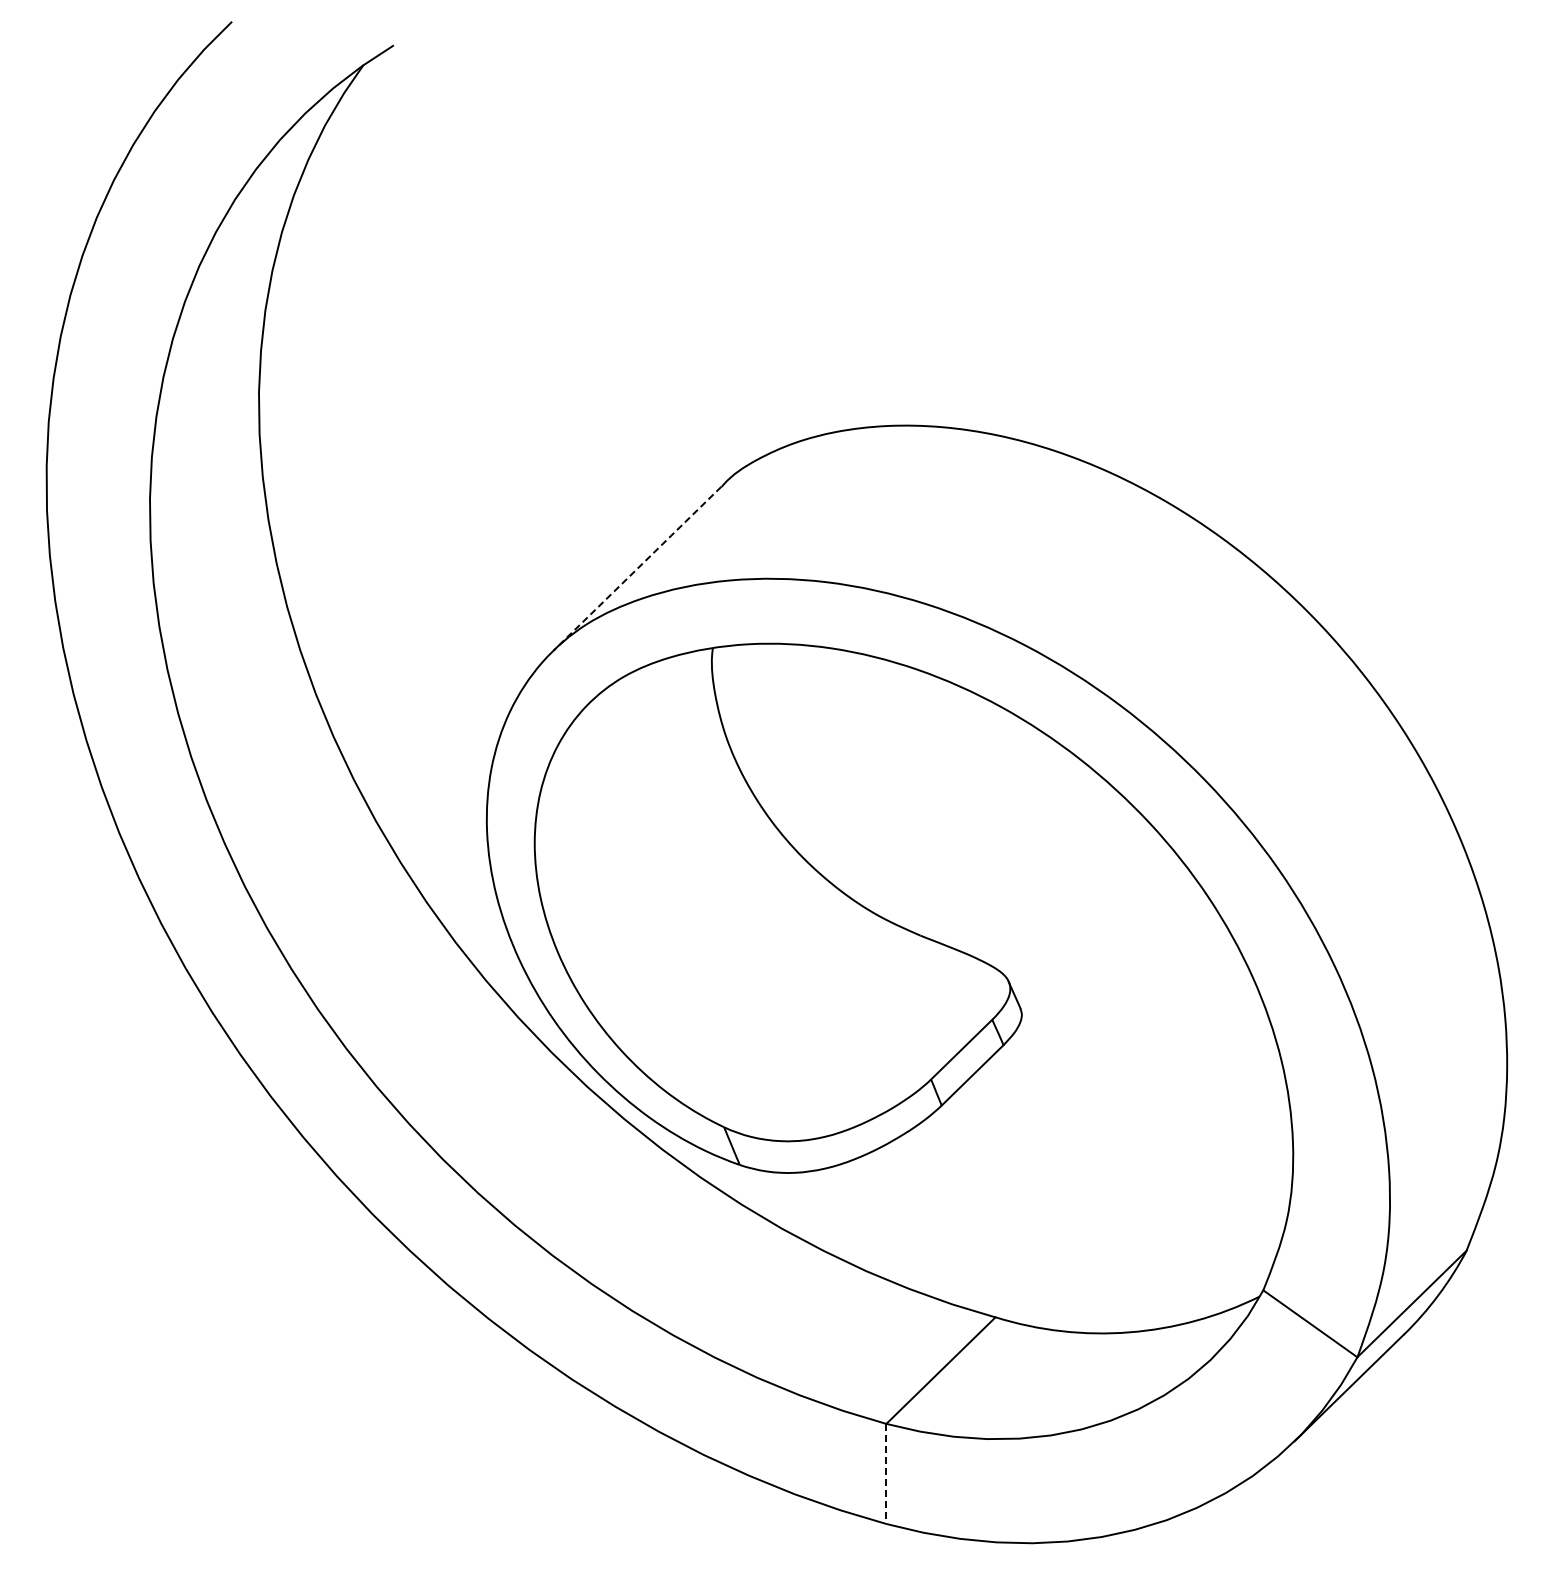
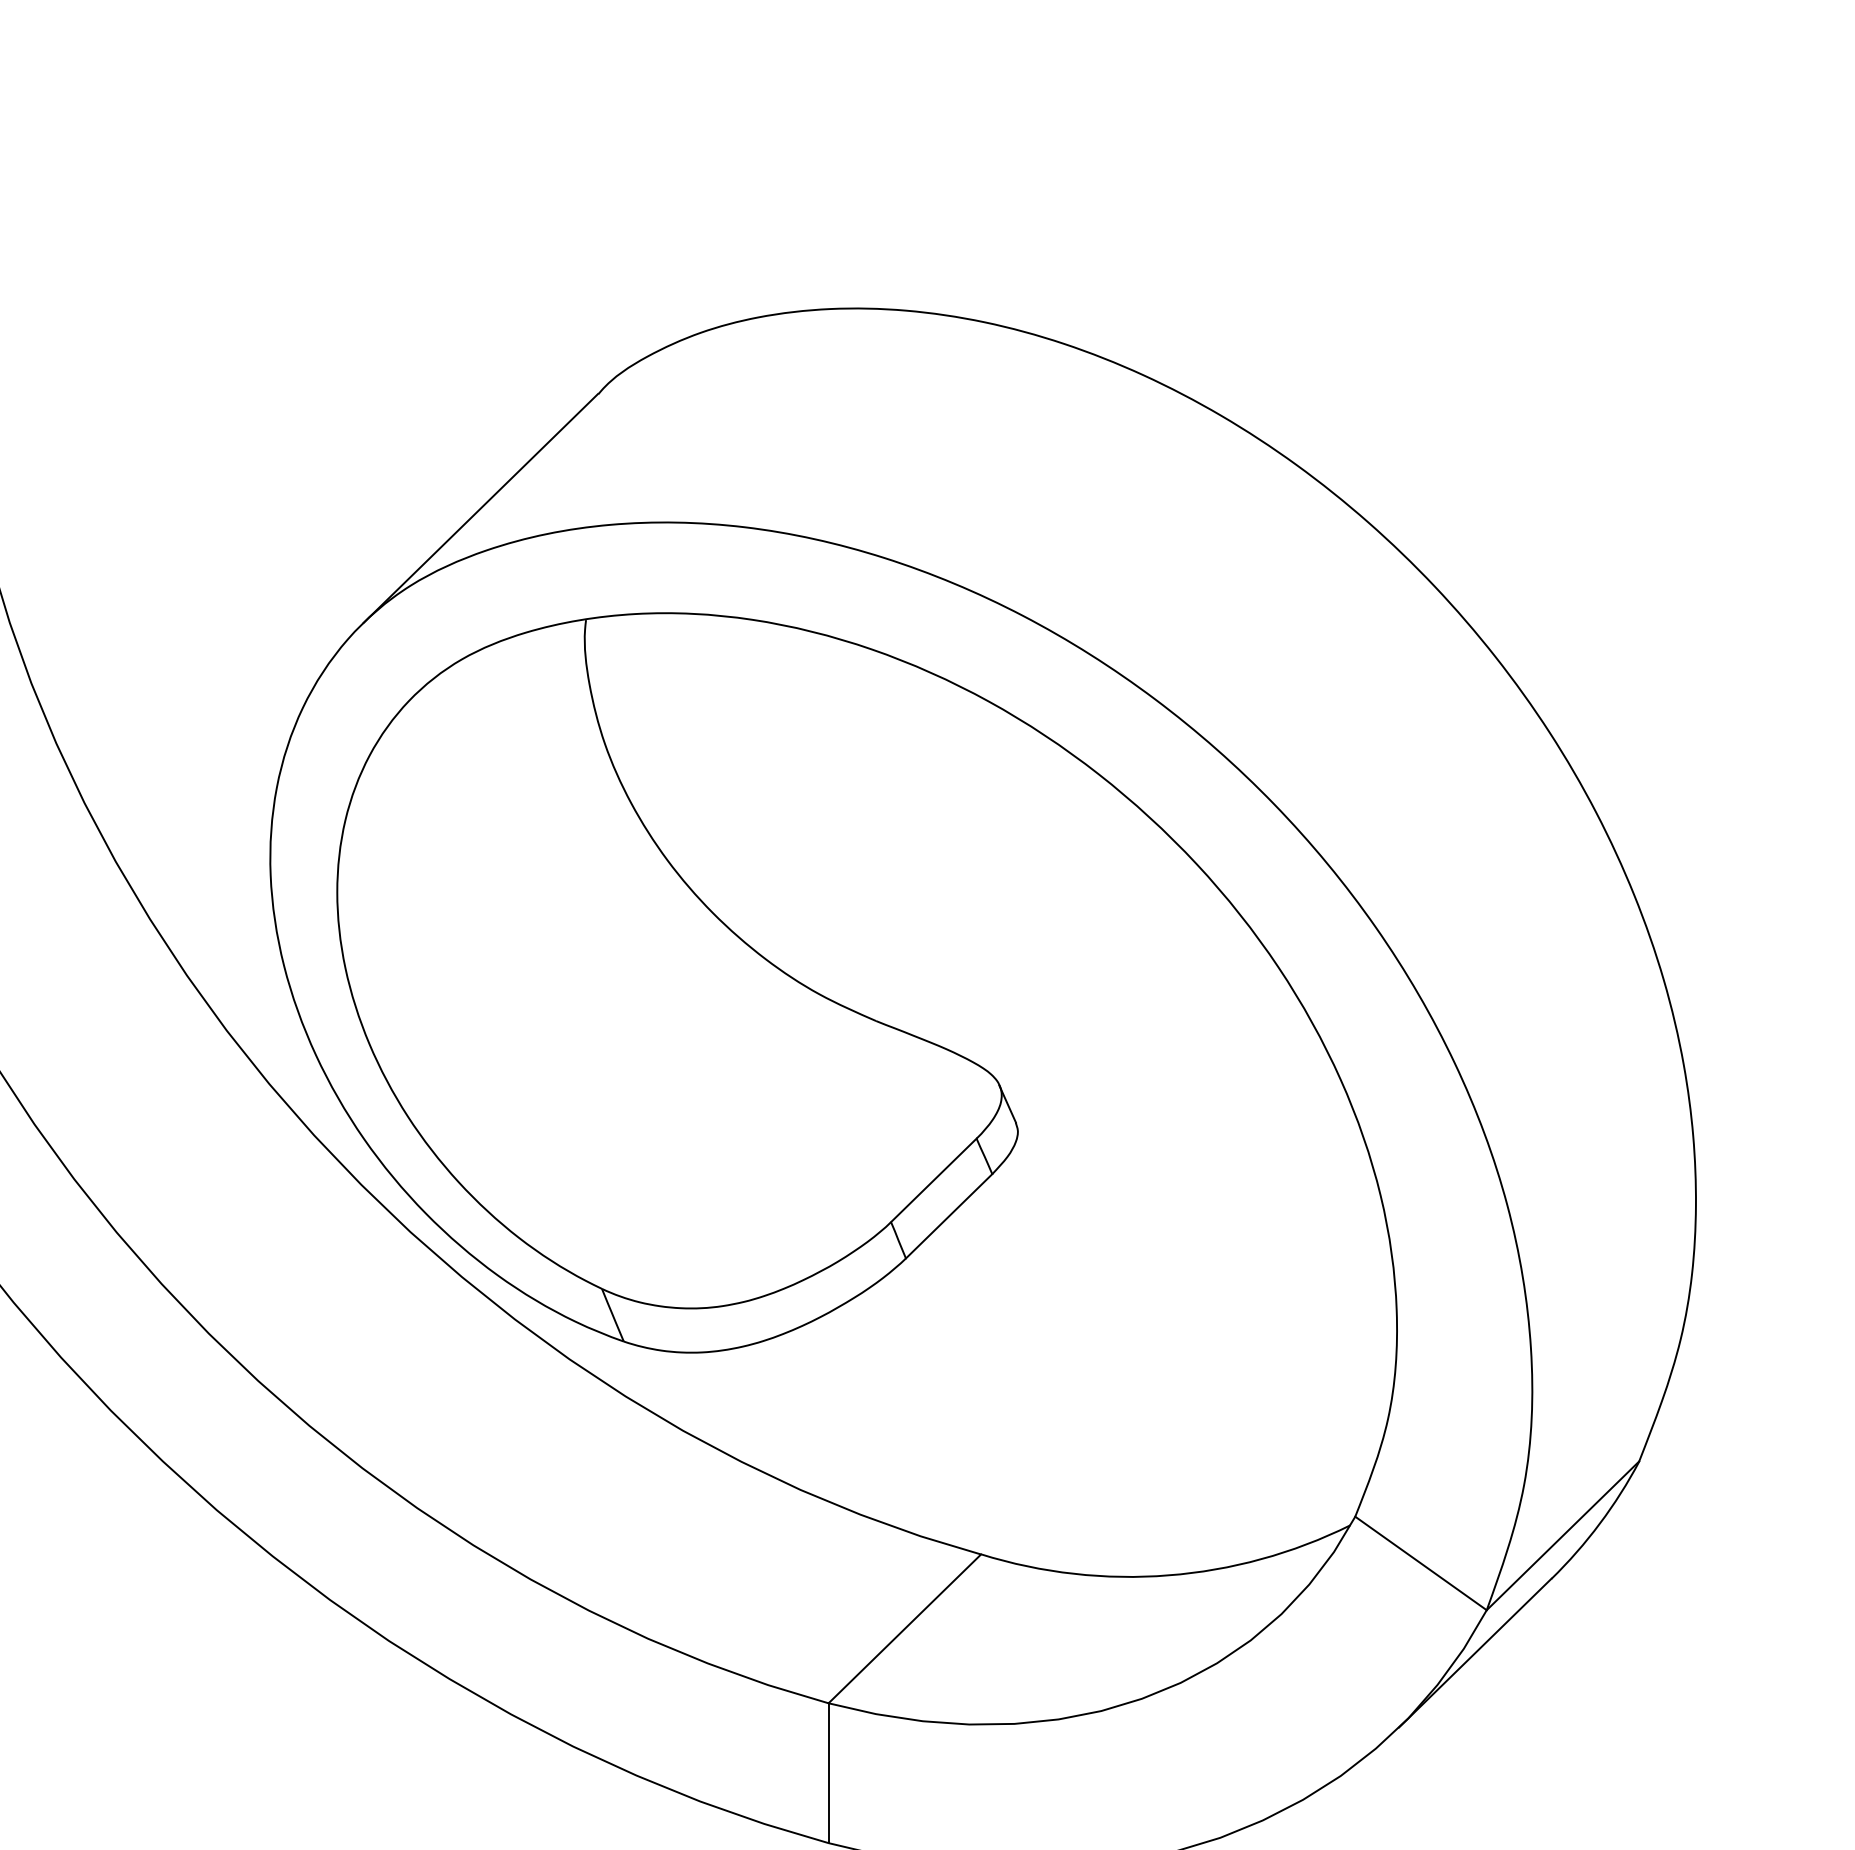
line: (637, 569) -> (480, 509), dashed -> solid
line: (886, 1474) -> (828, 1773), dashed -> solid

